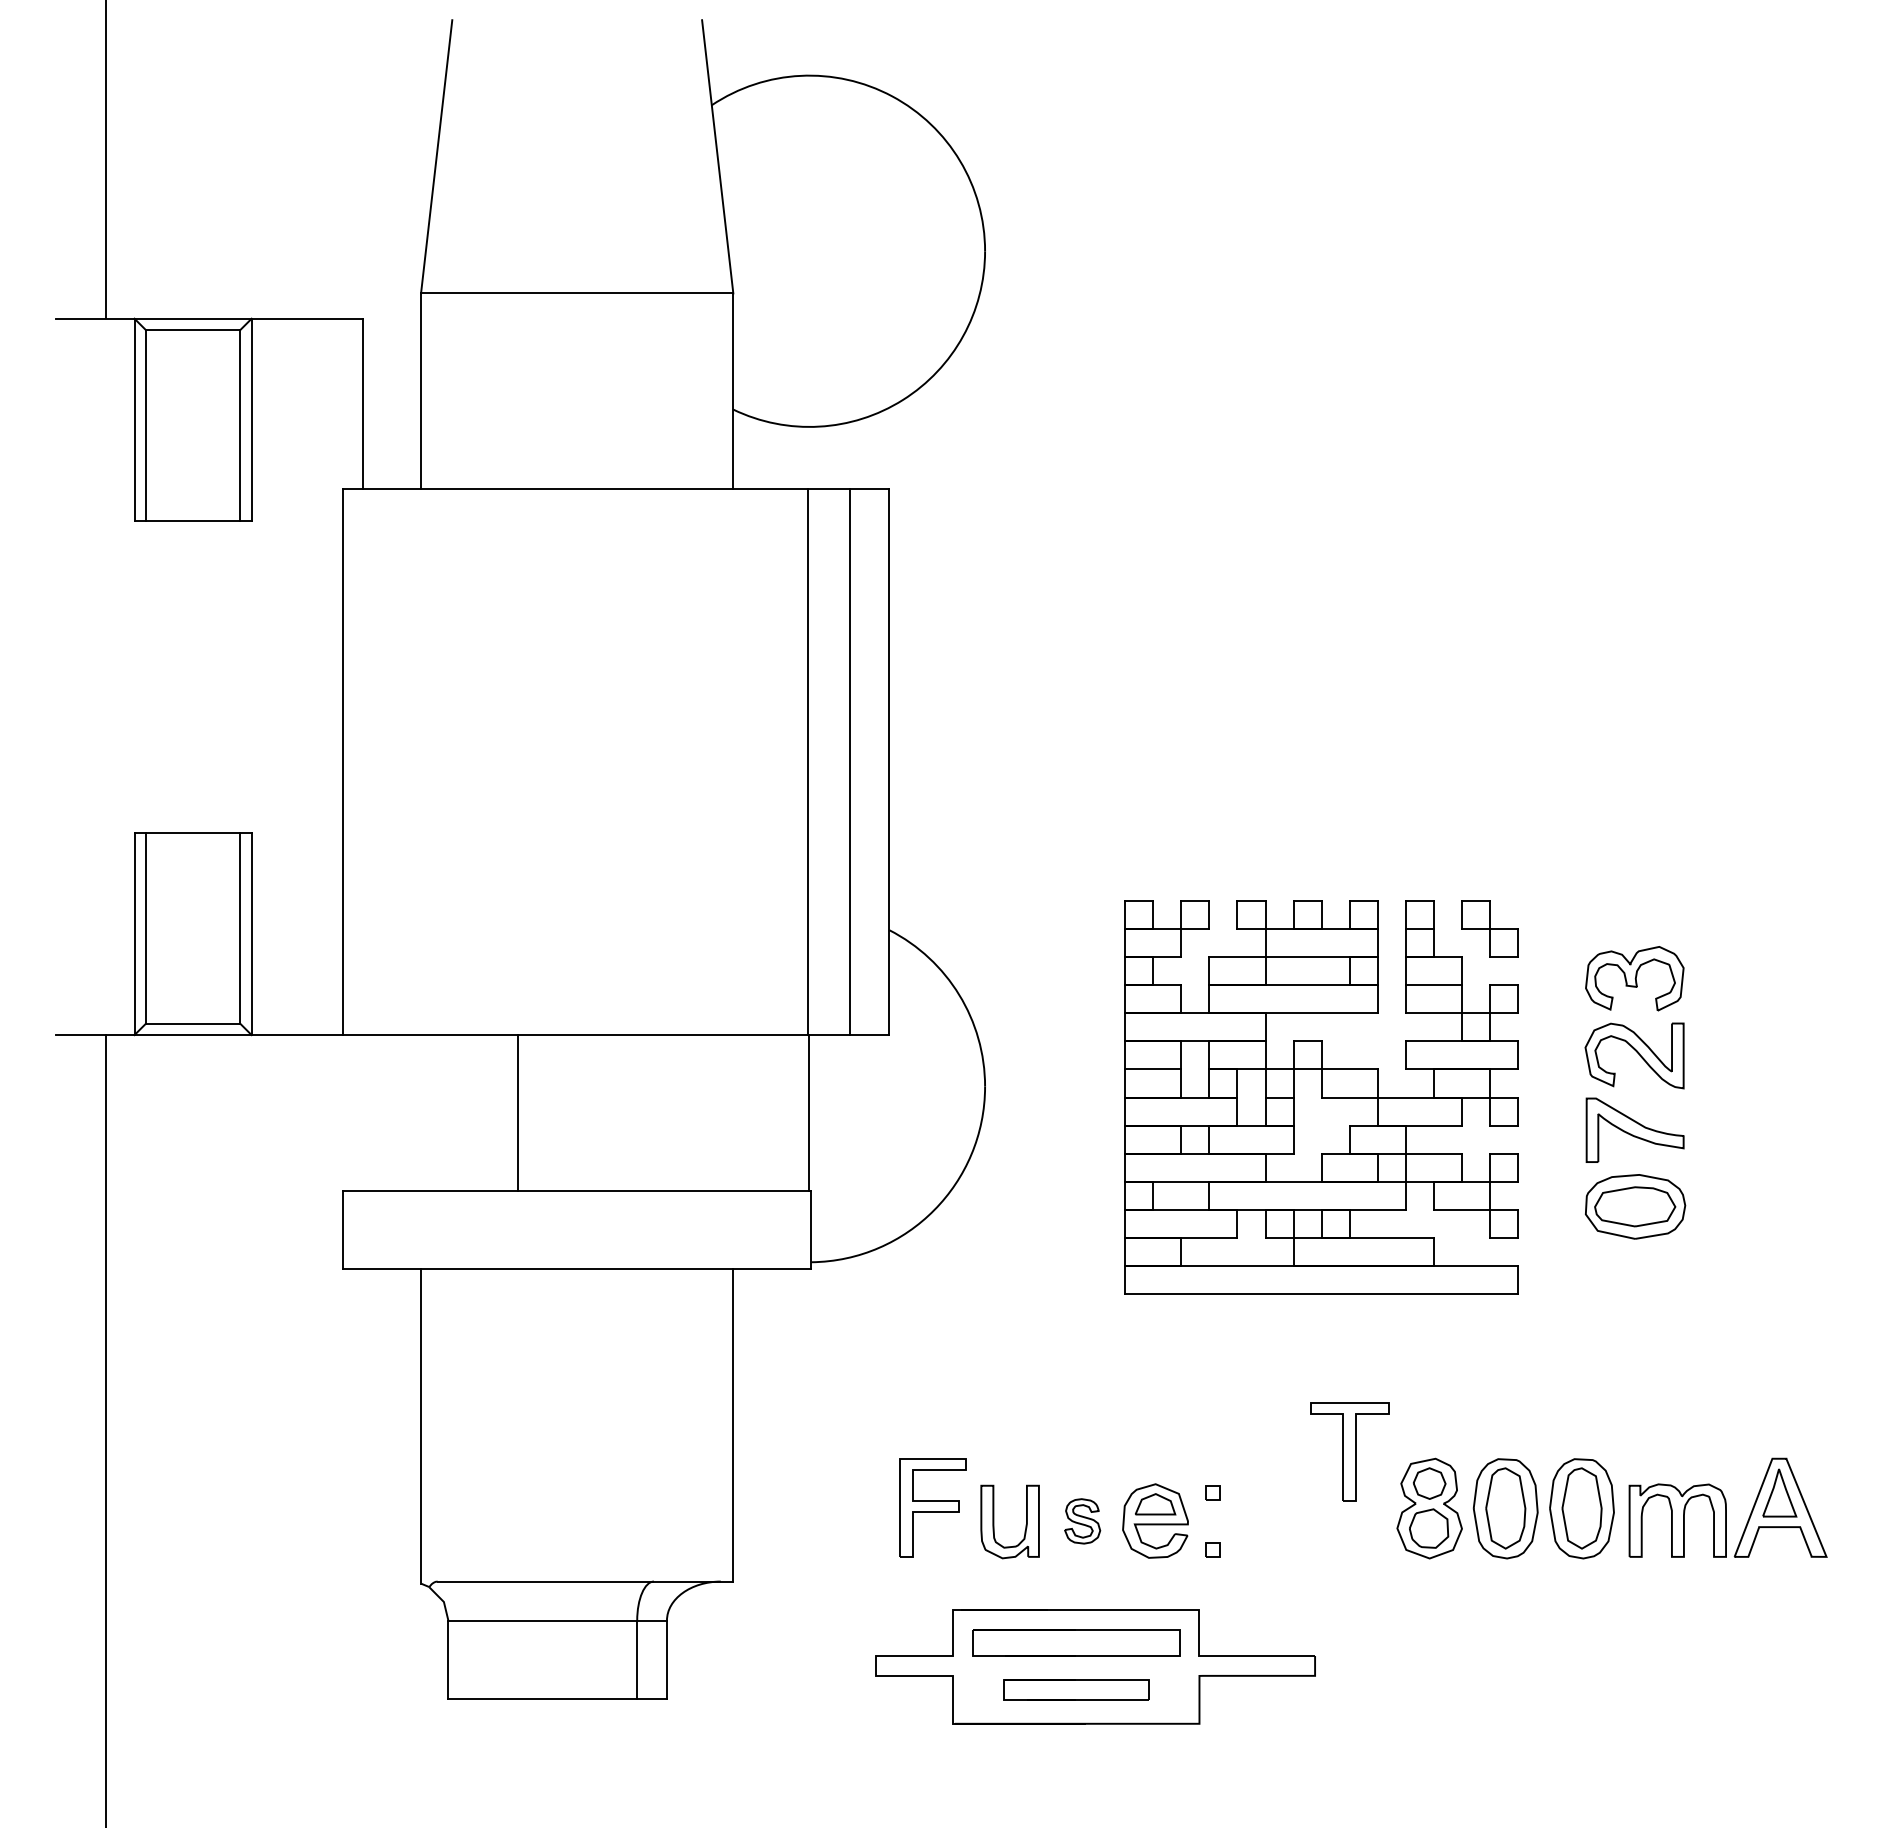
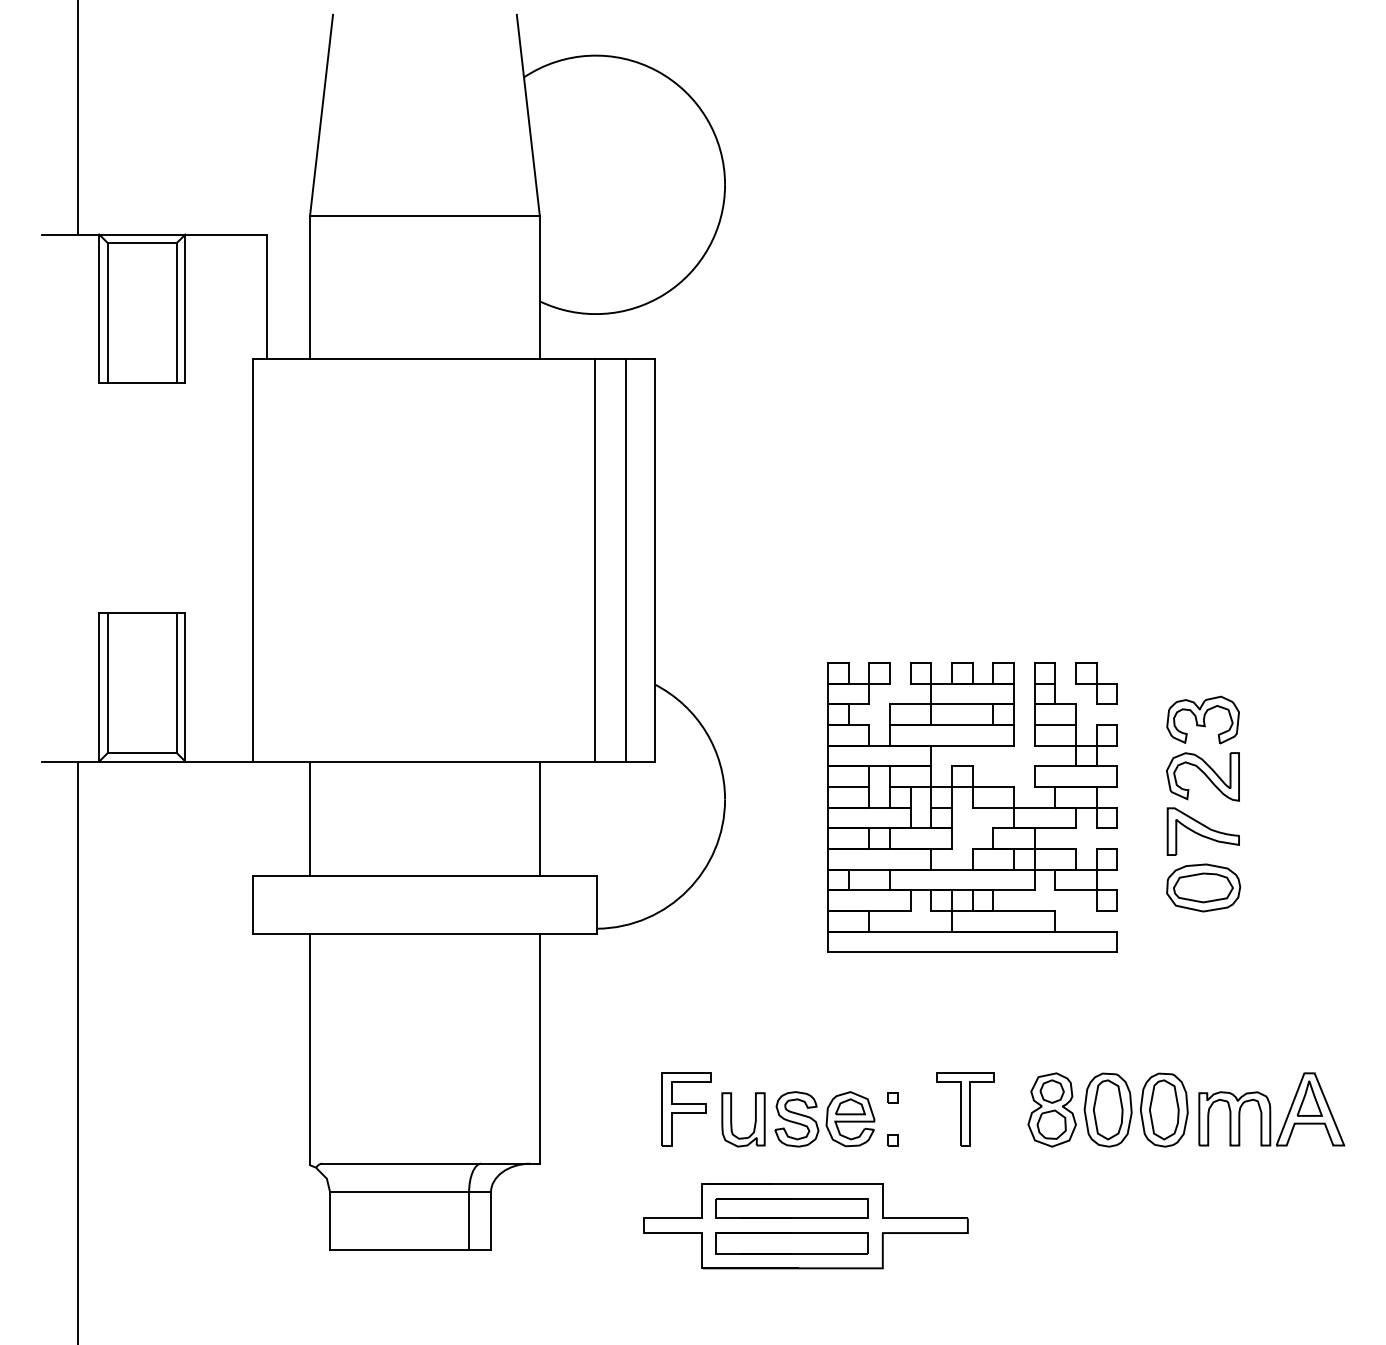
line: (518, 1113) -> (310, 819), moved
line: (809, 1113) -> (539, 819), moved
part: (1349, 1451) -> (965, 1109), moved
part: (1082, 1521) -> (796, 1119), size x1.67
part: (1076, 1689) -> (792, 1243), size x1.43

